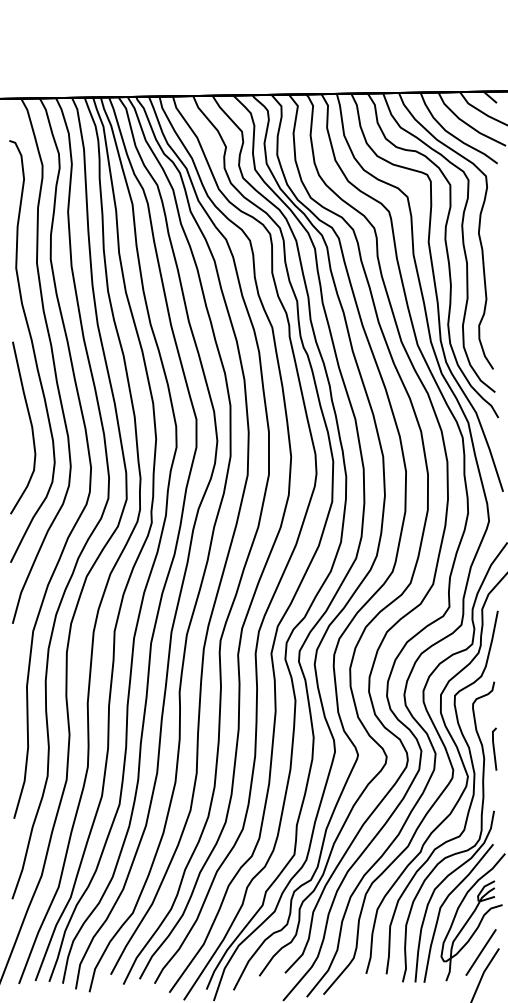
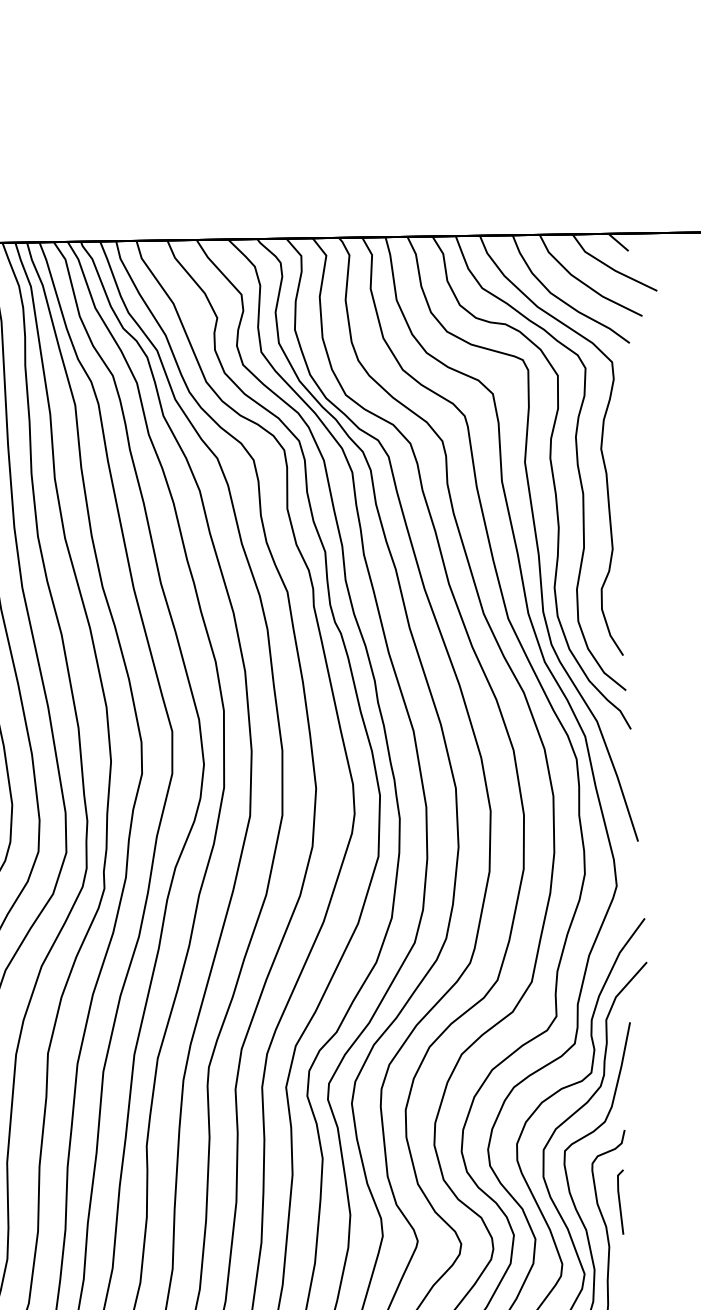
line: (494, 748) -> (620, 1200), moved

